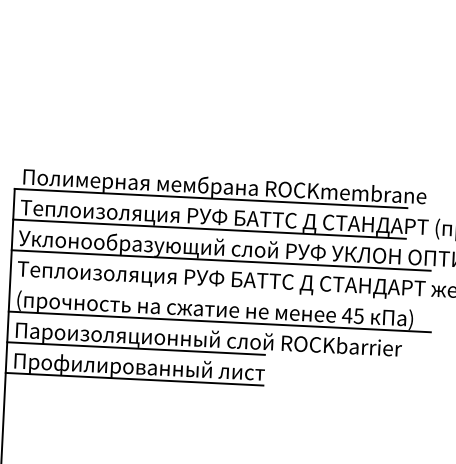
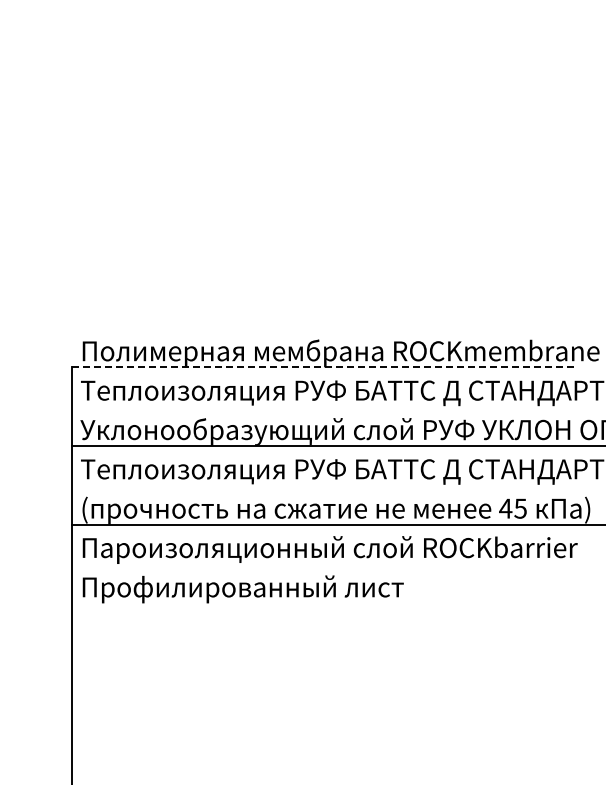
line: (211, 198) -> (324, 367), solid -> dashed
line: (209, 229) -> (323, 406), removed
line: (136, 348) -> (237, 564), removed
line: (134, 379) -> (237, 603), removed

